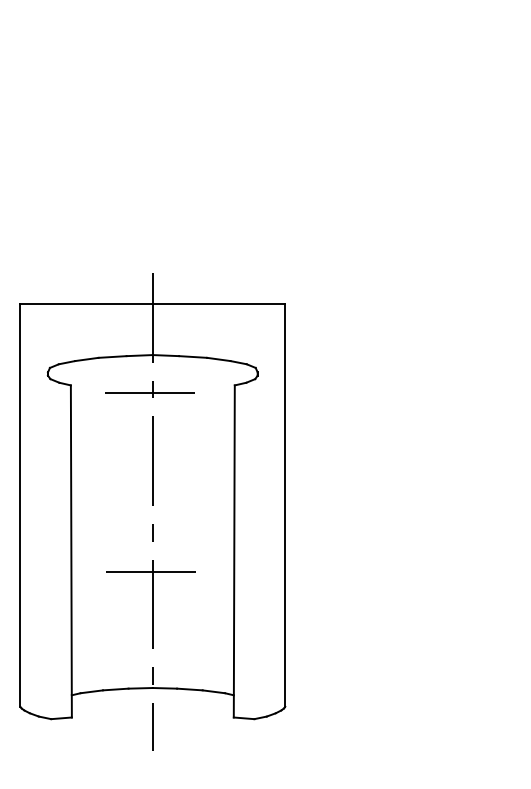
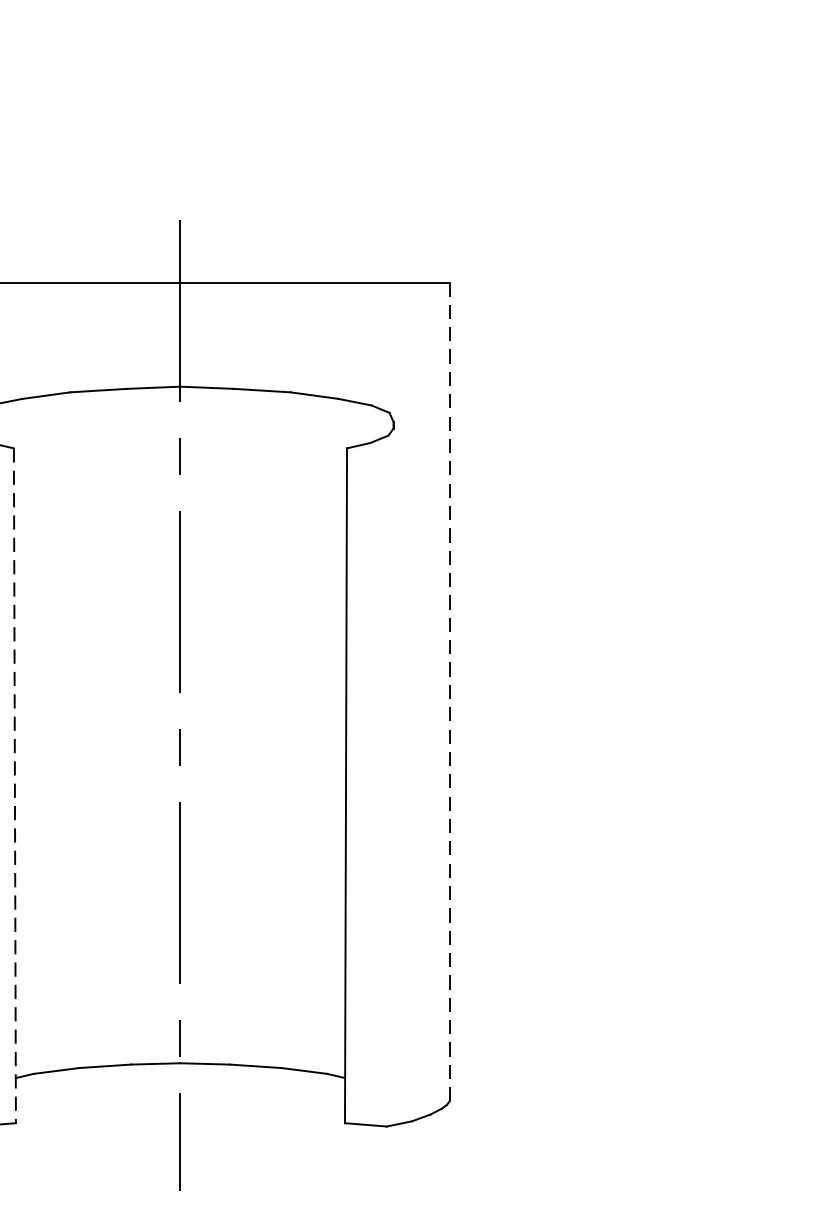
line: (148, 393) -> (171, 464), removed
line: (285, 504) -> (450, 690), solid -> dashed
line: (71, 551) -> (15, 785), solid -> dashed
line: (152, 572) -> (179, 828), removed

